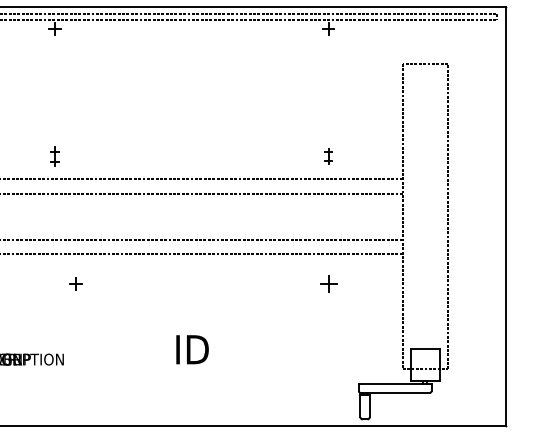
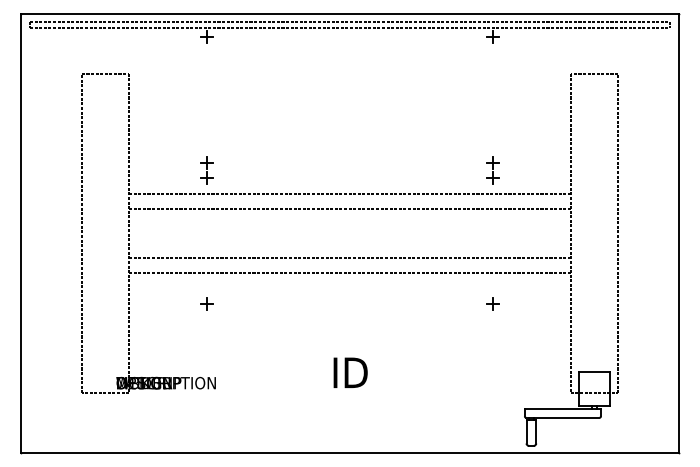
part: (54, 156) -> (206, 170), size x1.43
part: (327, 156) -> (492, 170), size x1.67
part: (75, 283) -> (206, 303), moved
part: (327, 283) -> (492, 303), size x0.71

